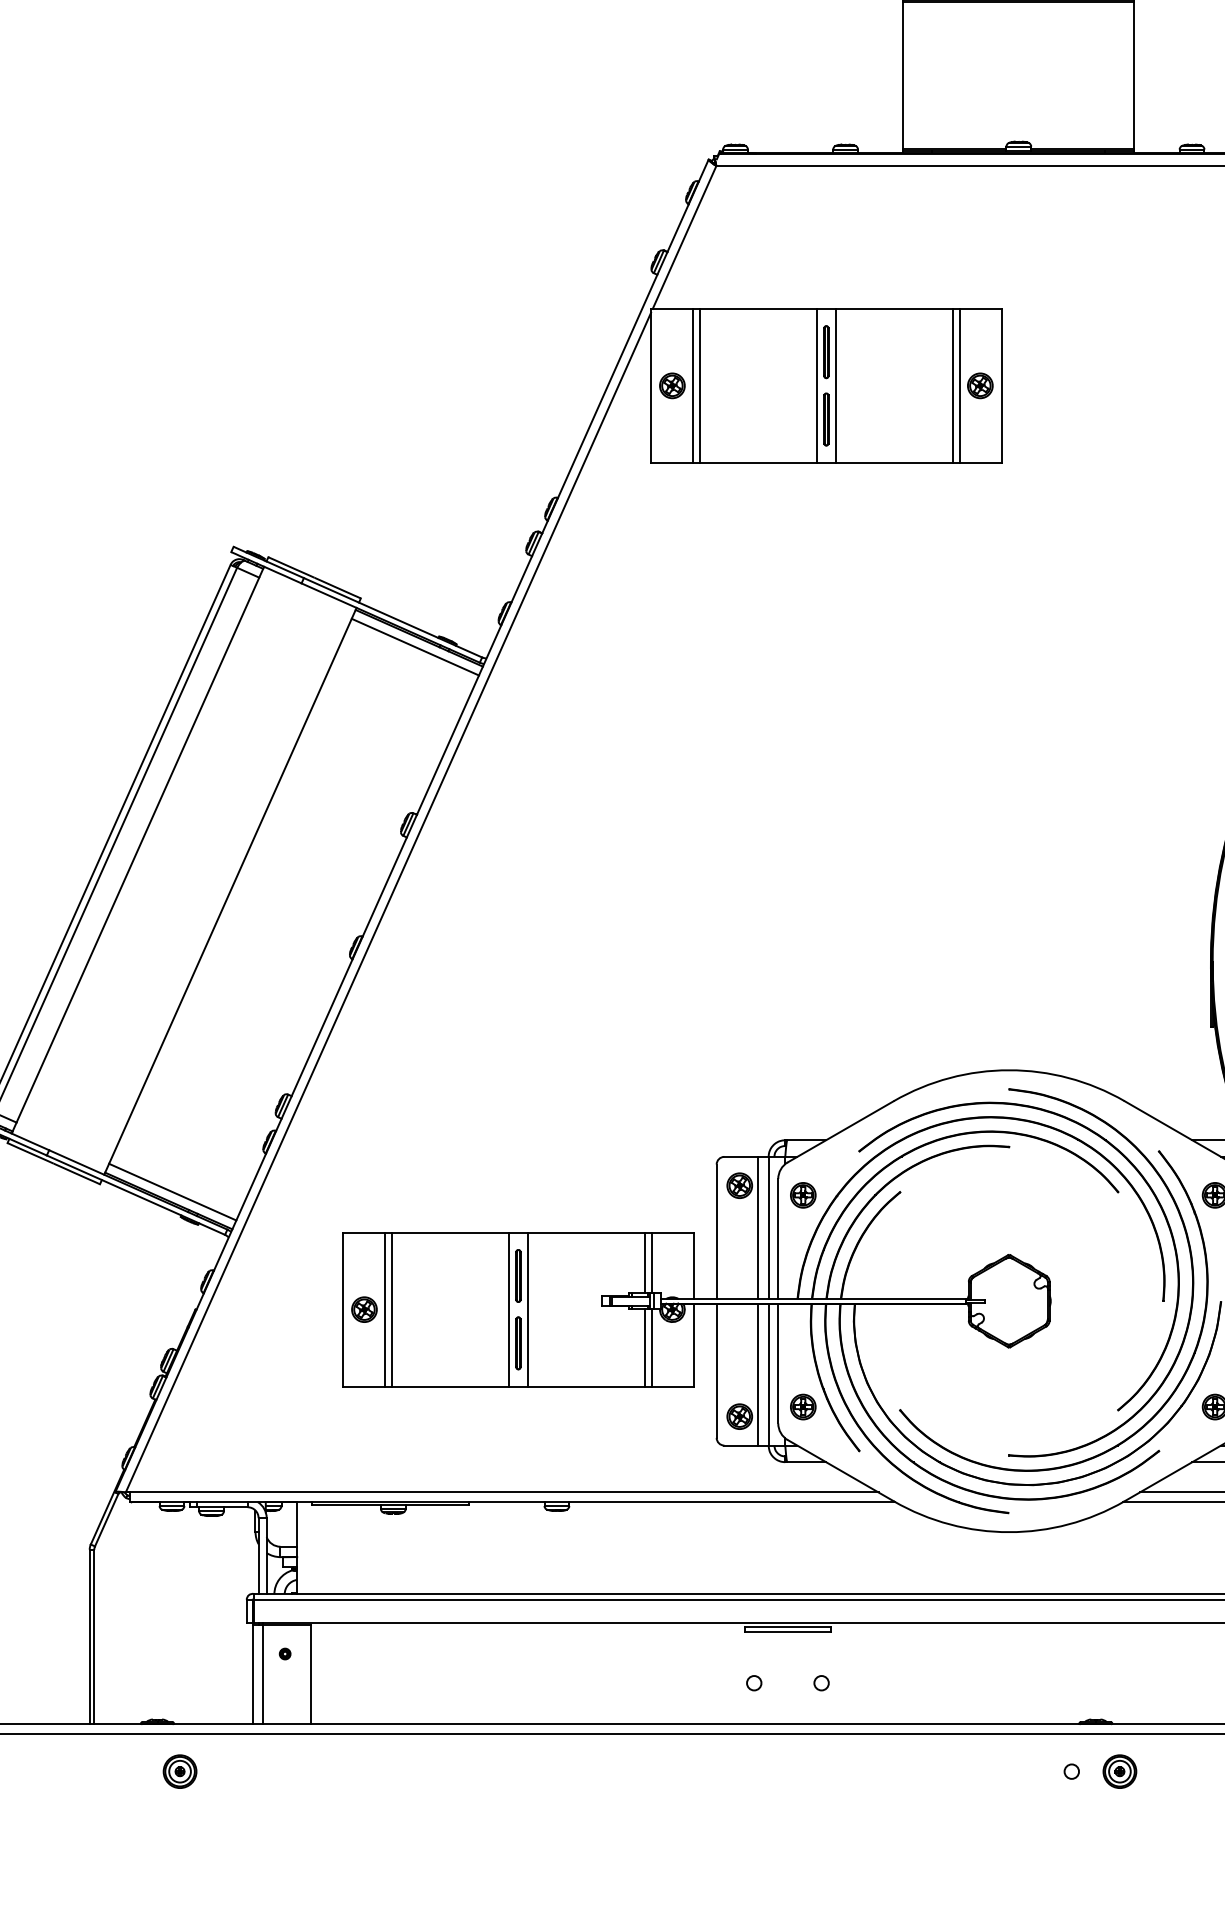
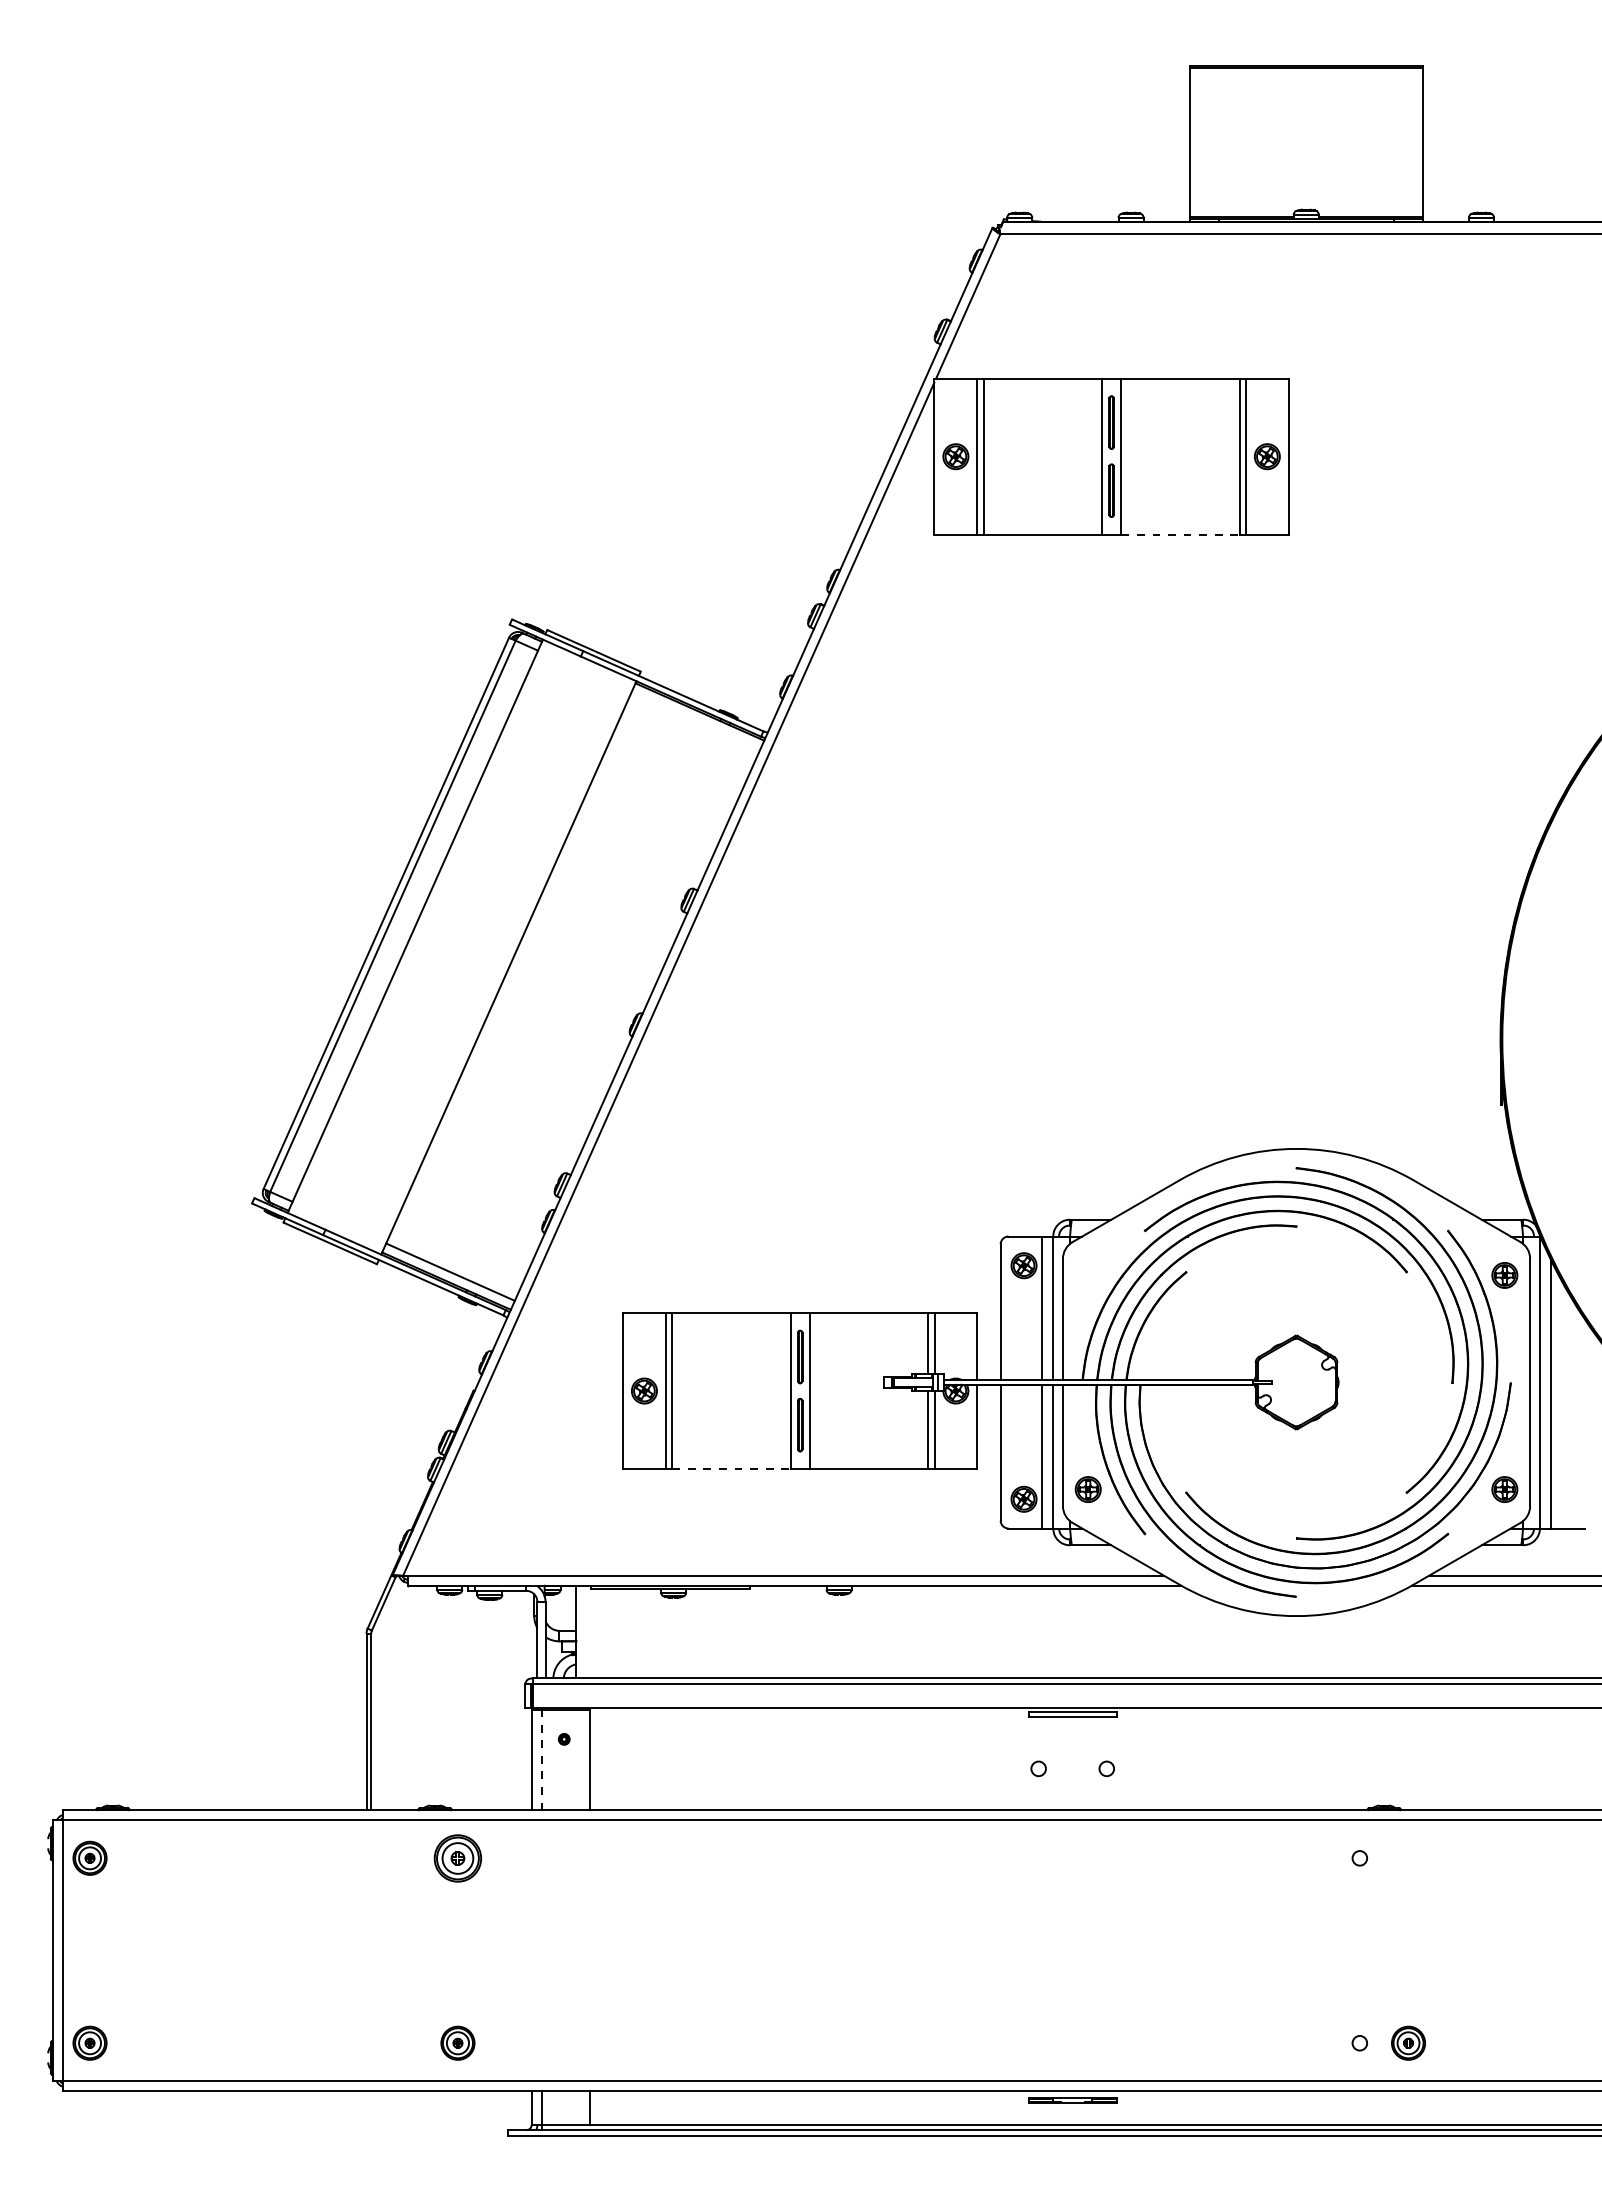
line: (894, 462) -> (1180, 534), solid -> dashed
line: (414, 646) -> (695, 720), removed
part: (802, 1195) -> (1087, 1275), removed
line: (450, 1386) -> (731, 1468), solid -> dashed
line: (263, 1673) -> (542, 1759), solid -> dashed
part: (179, 1770) -> (457, 1857), size x1.4
part: (1119, 1770) -> (1408, 1857), removed

